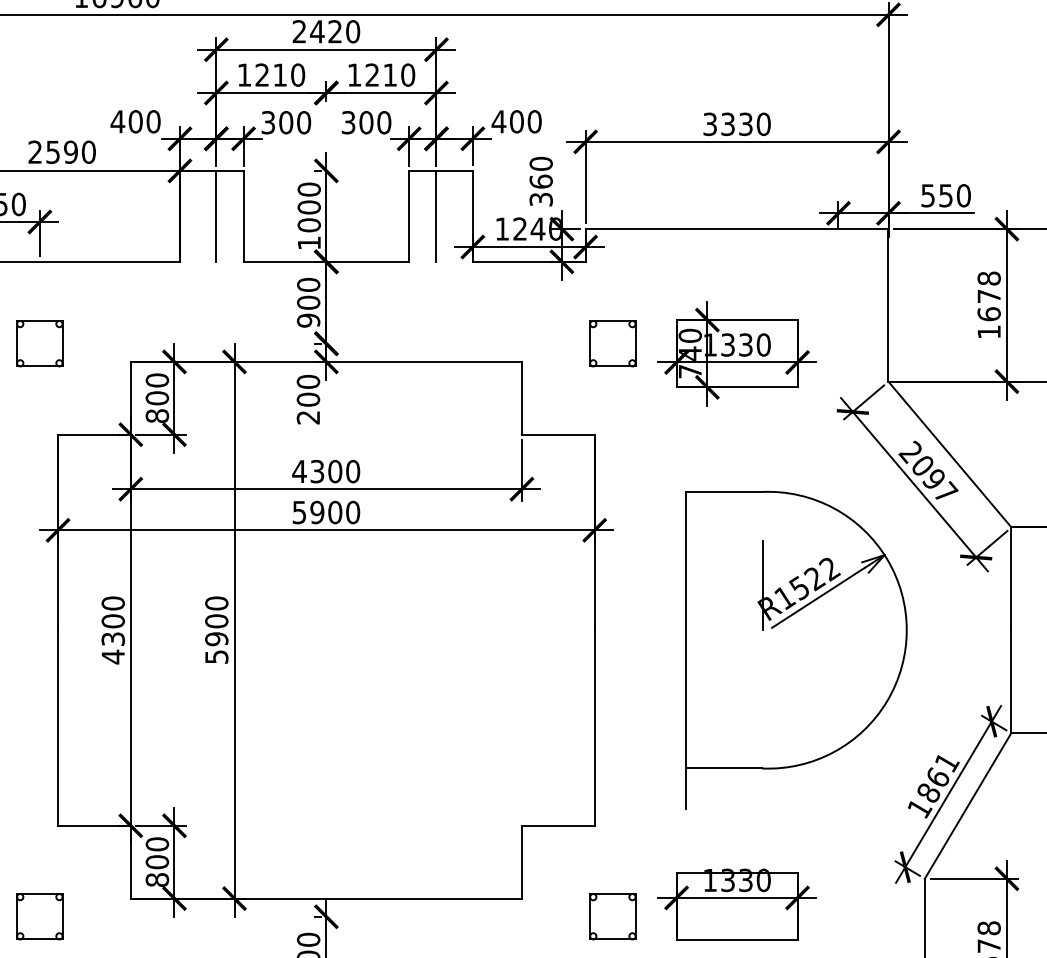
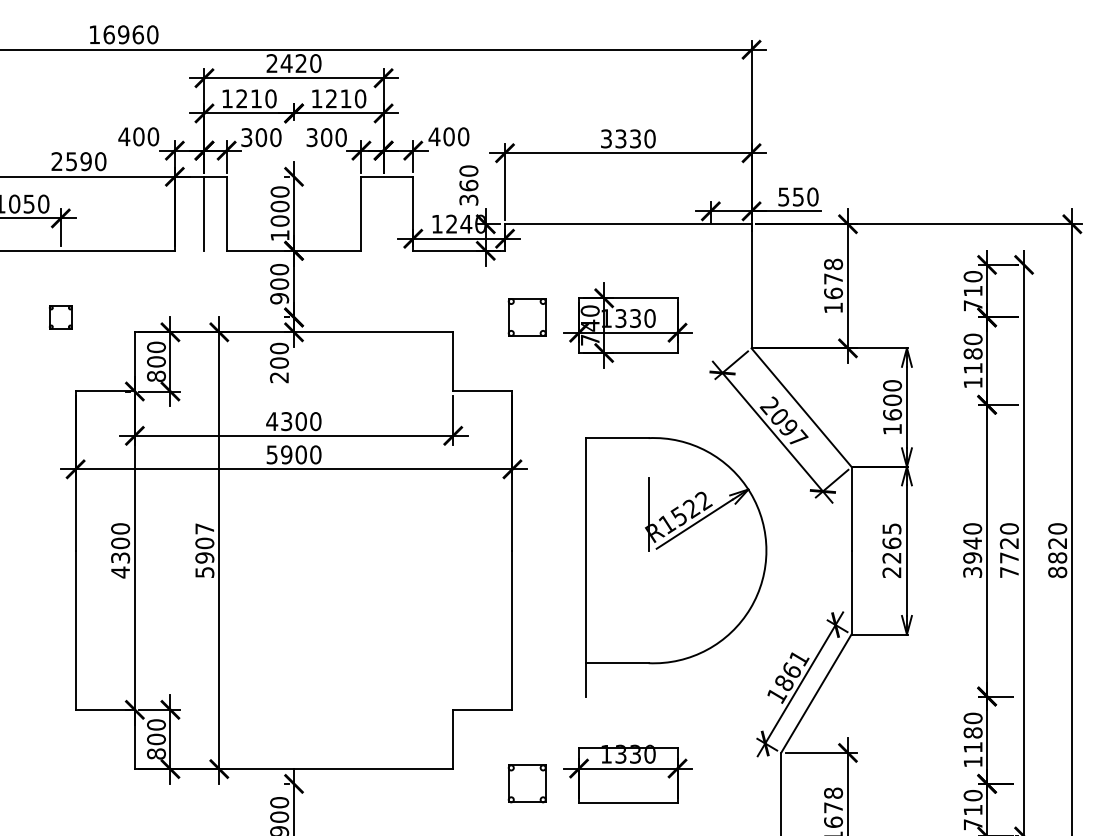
line: (436, 215) -> (383, 213), removed
part: (39, 343) -> (60, 317), size x0.6
text: (216, 602) -> (204, 528), 5900 -> 5907
part: (39, 916) -> (60, 783), removed

